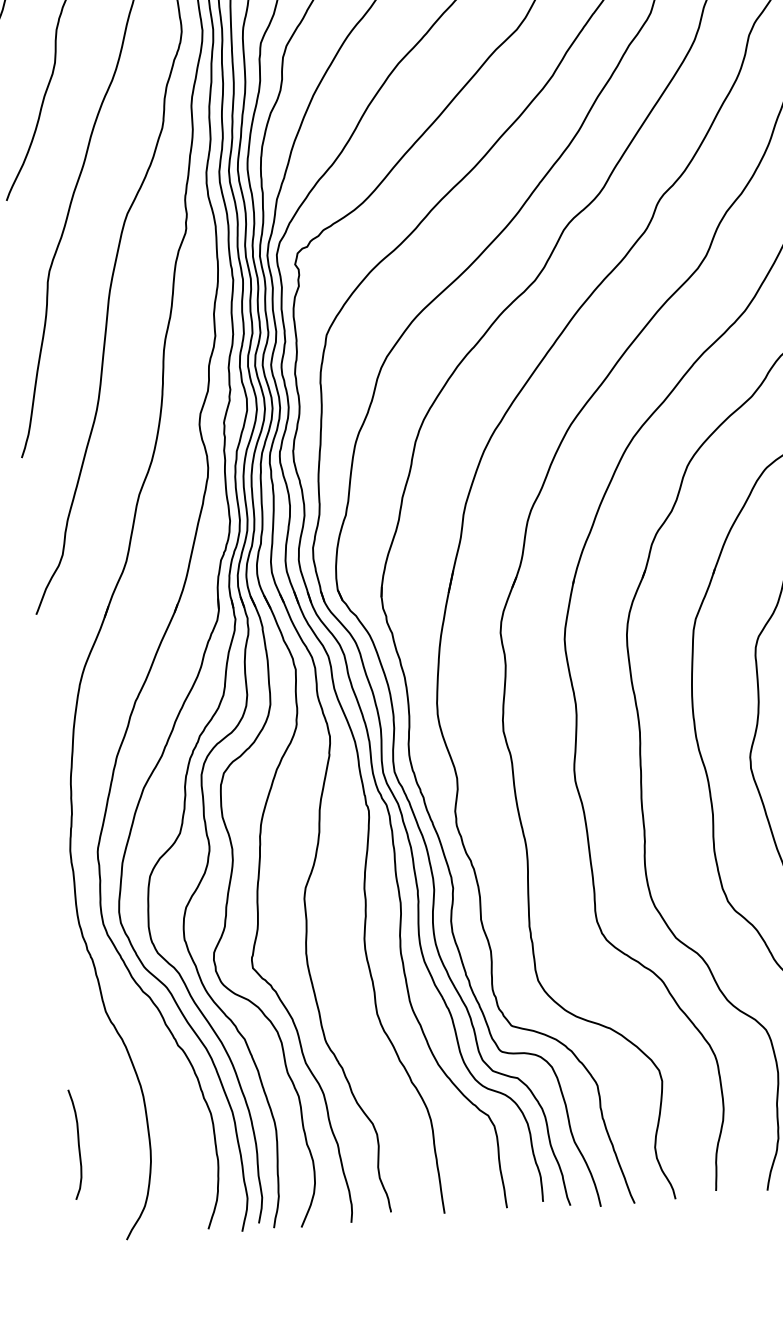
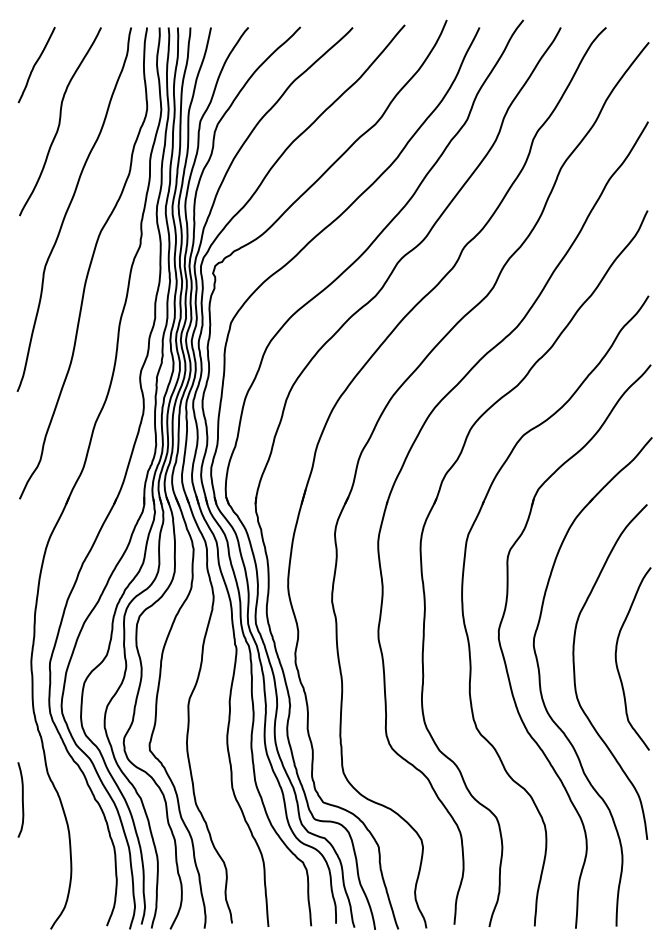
curve: (76, 1143) -> (21, 799), moved

